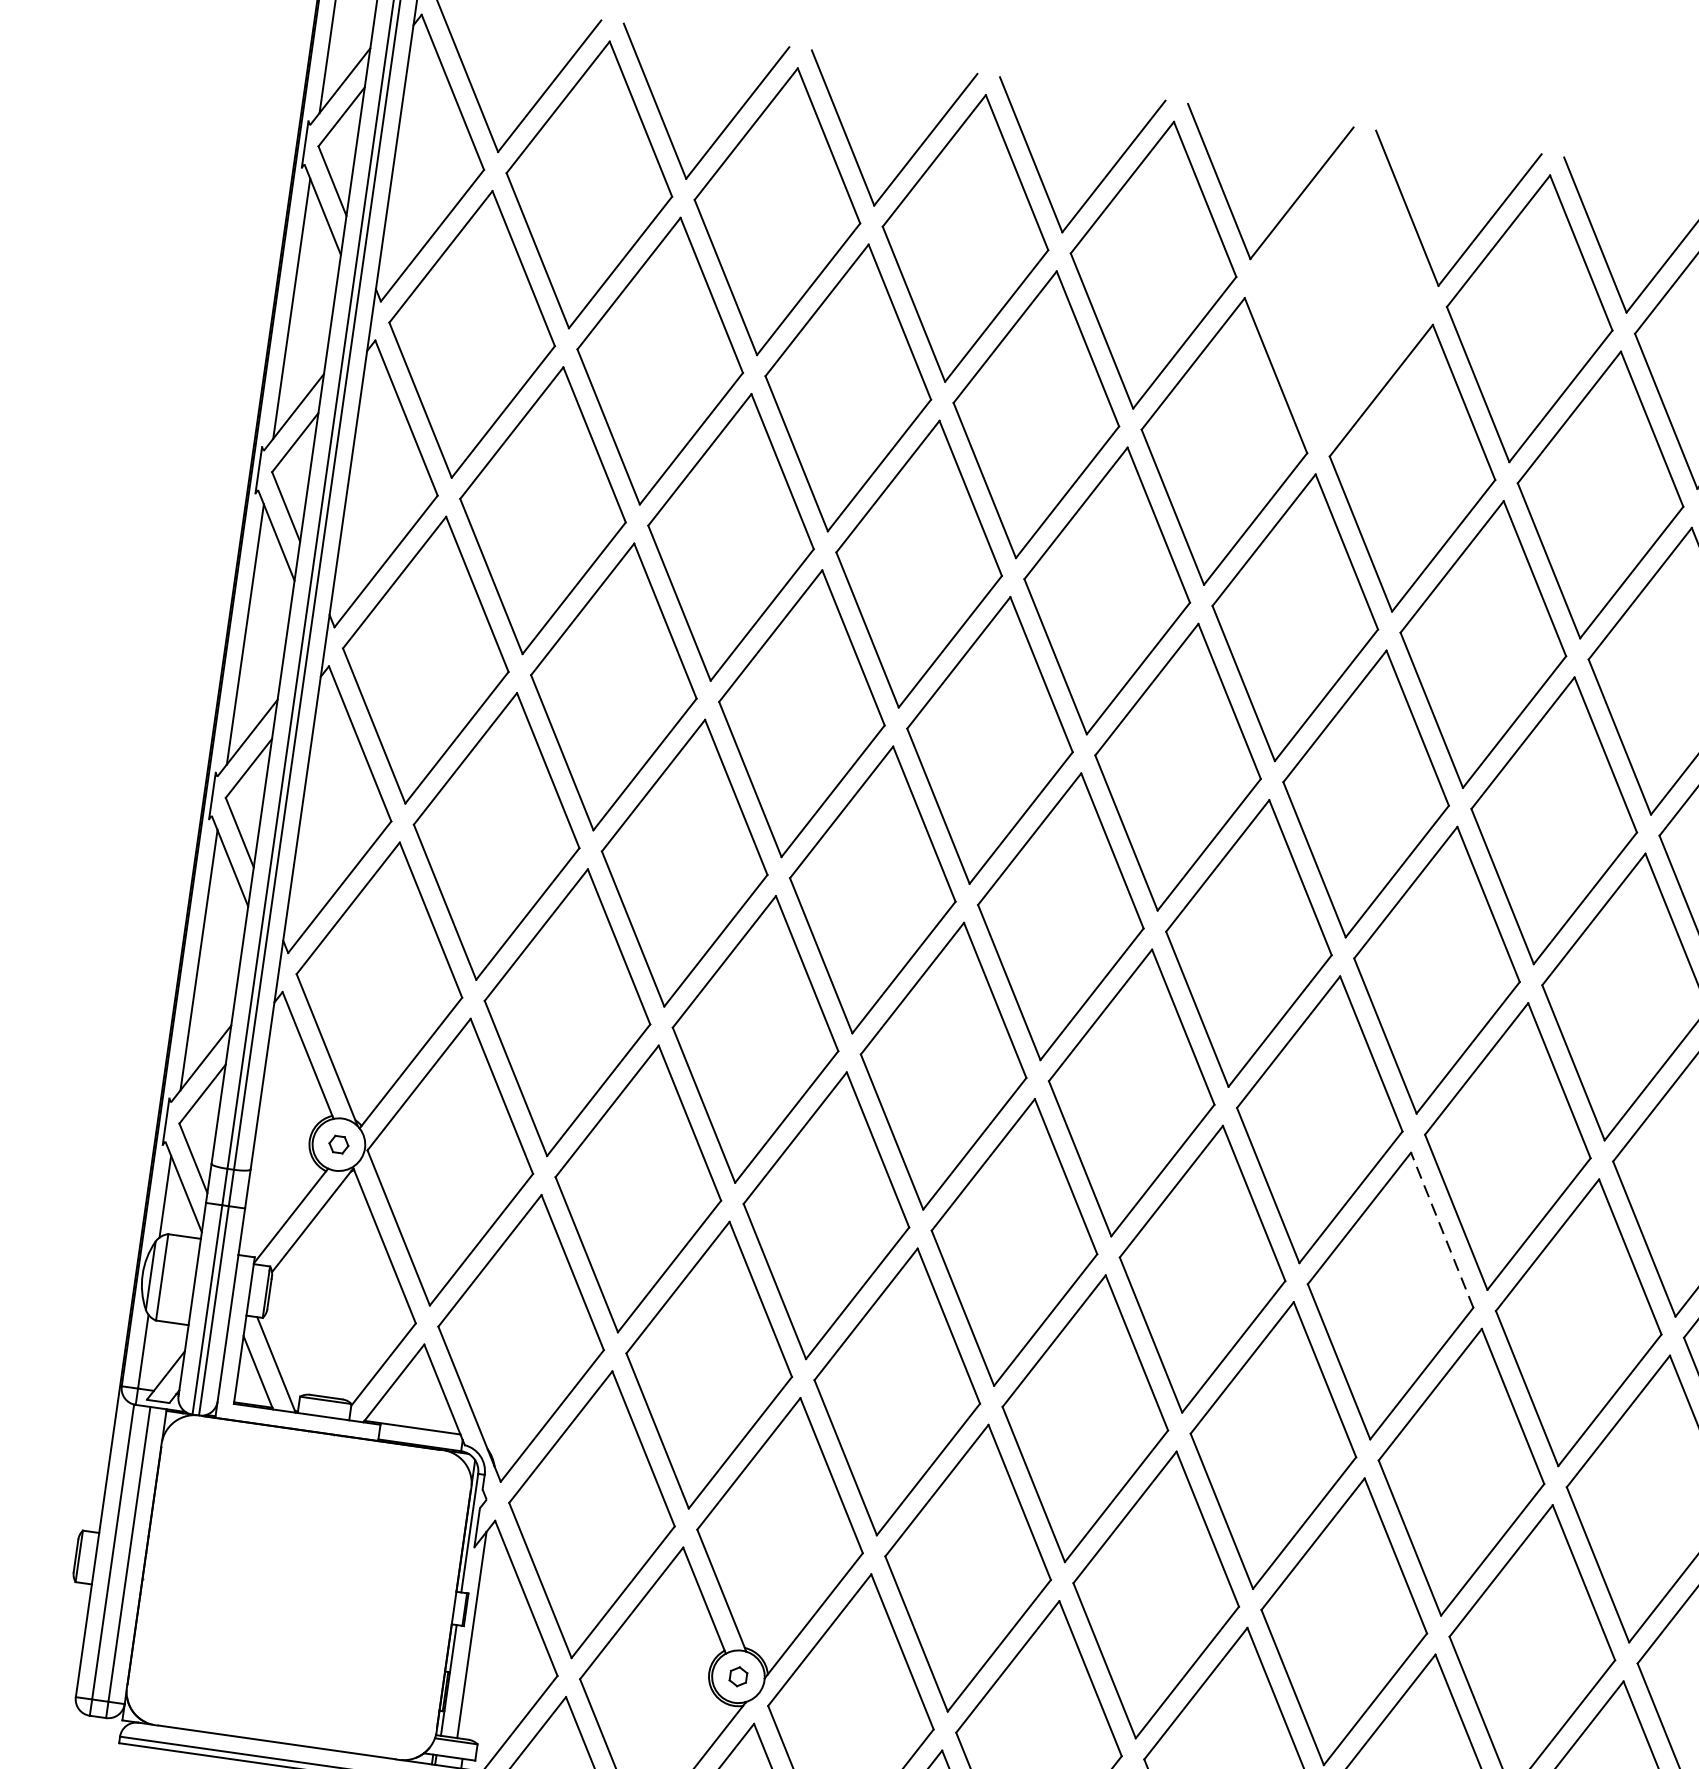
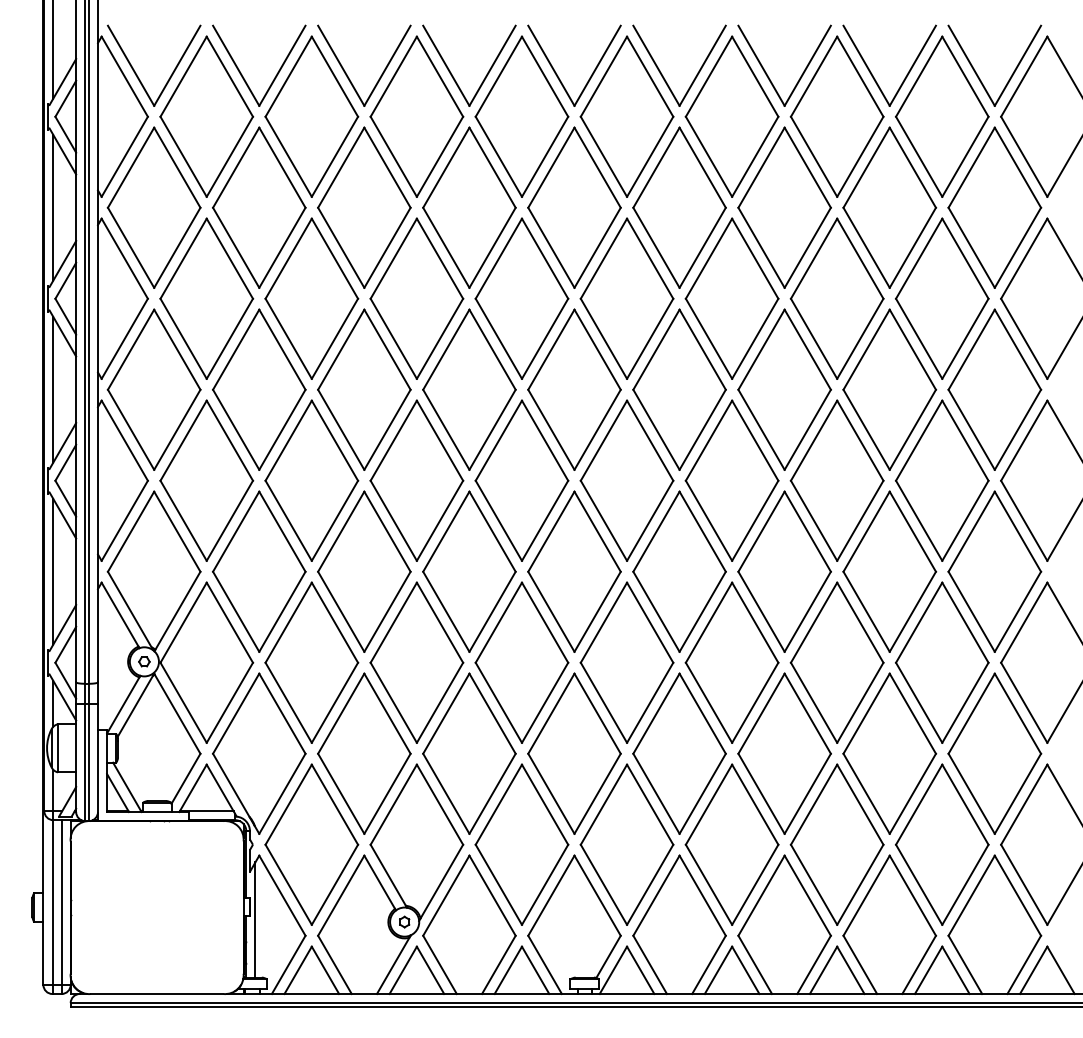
part: (1340, 291) -> (626, 116), added
line: (1442, 1229) -> (755, 622), dashed -> solid

